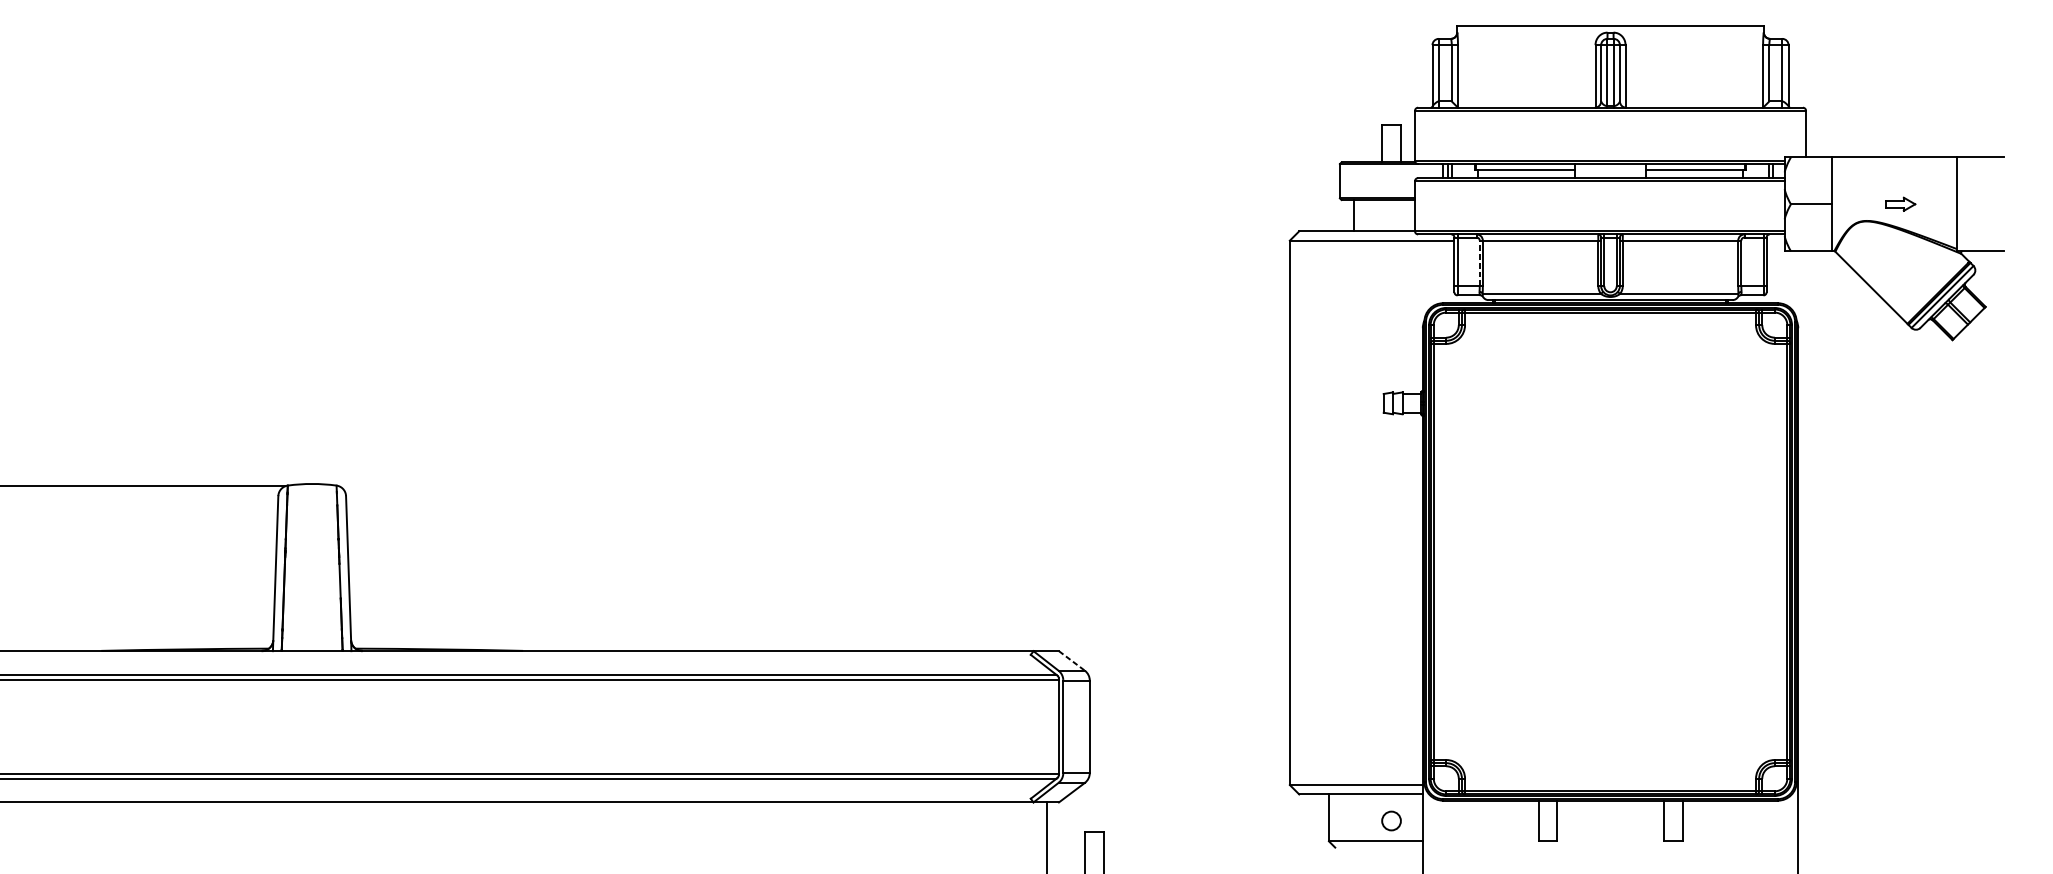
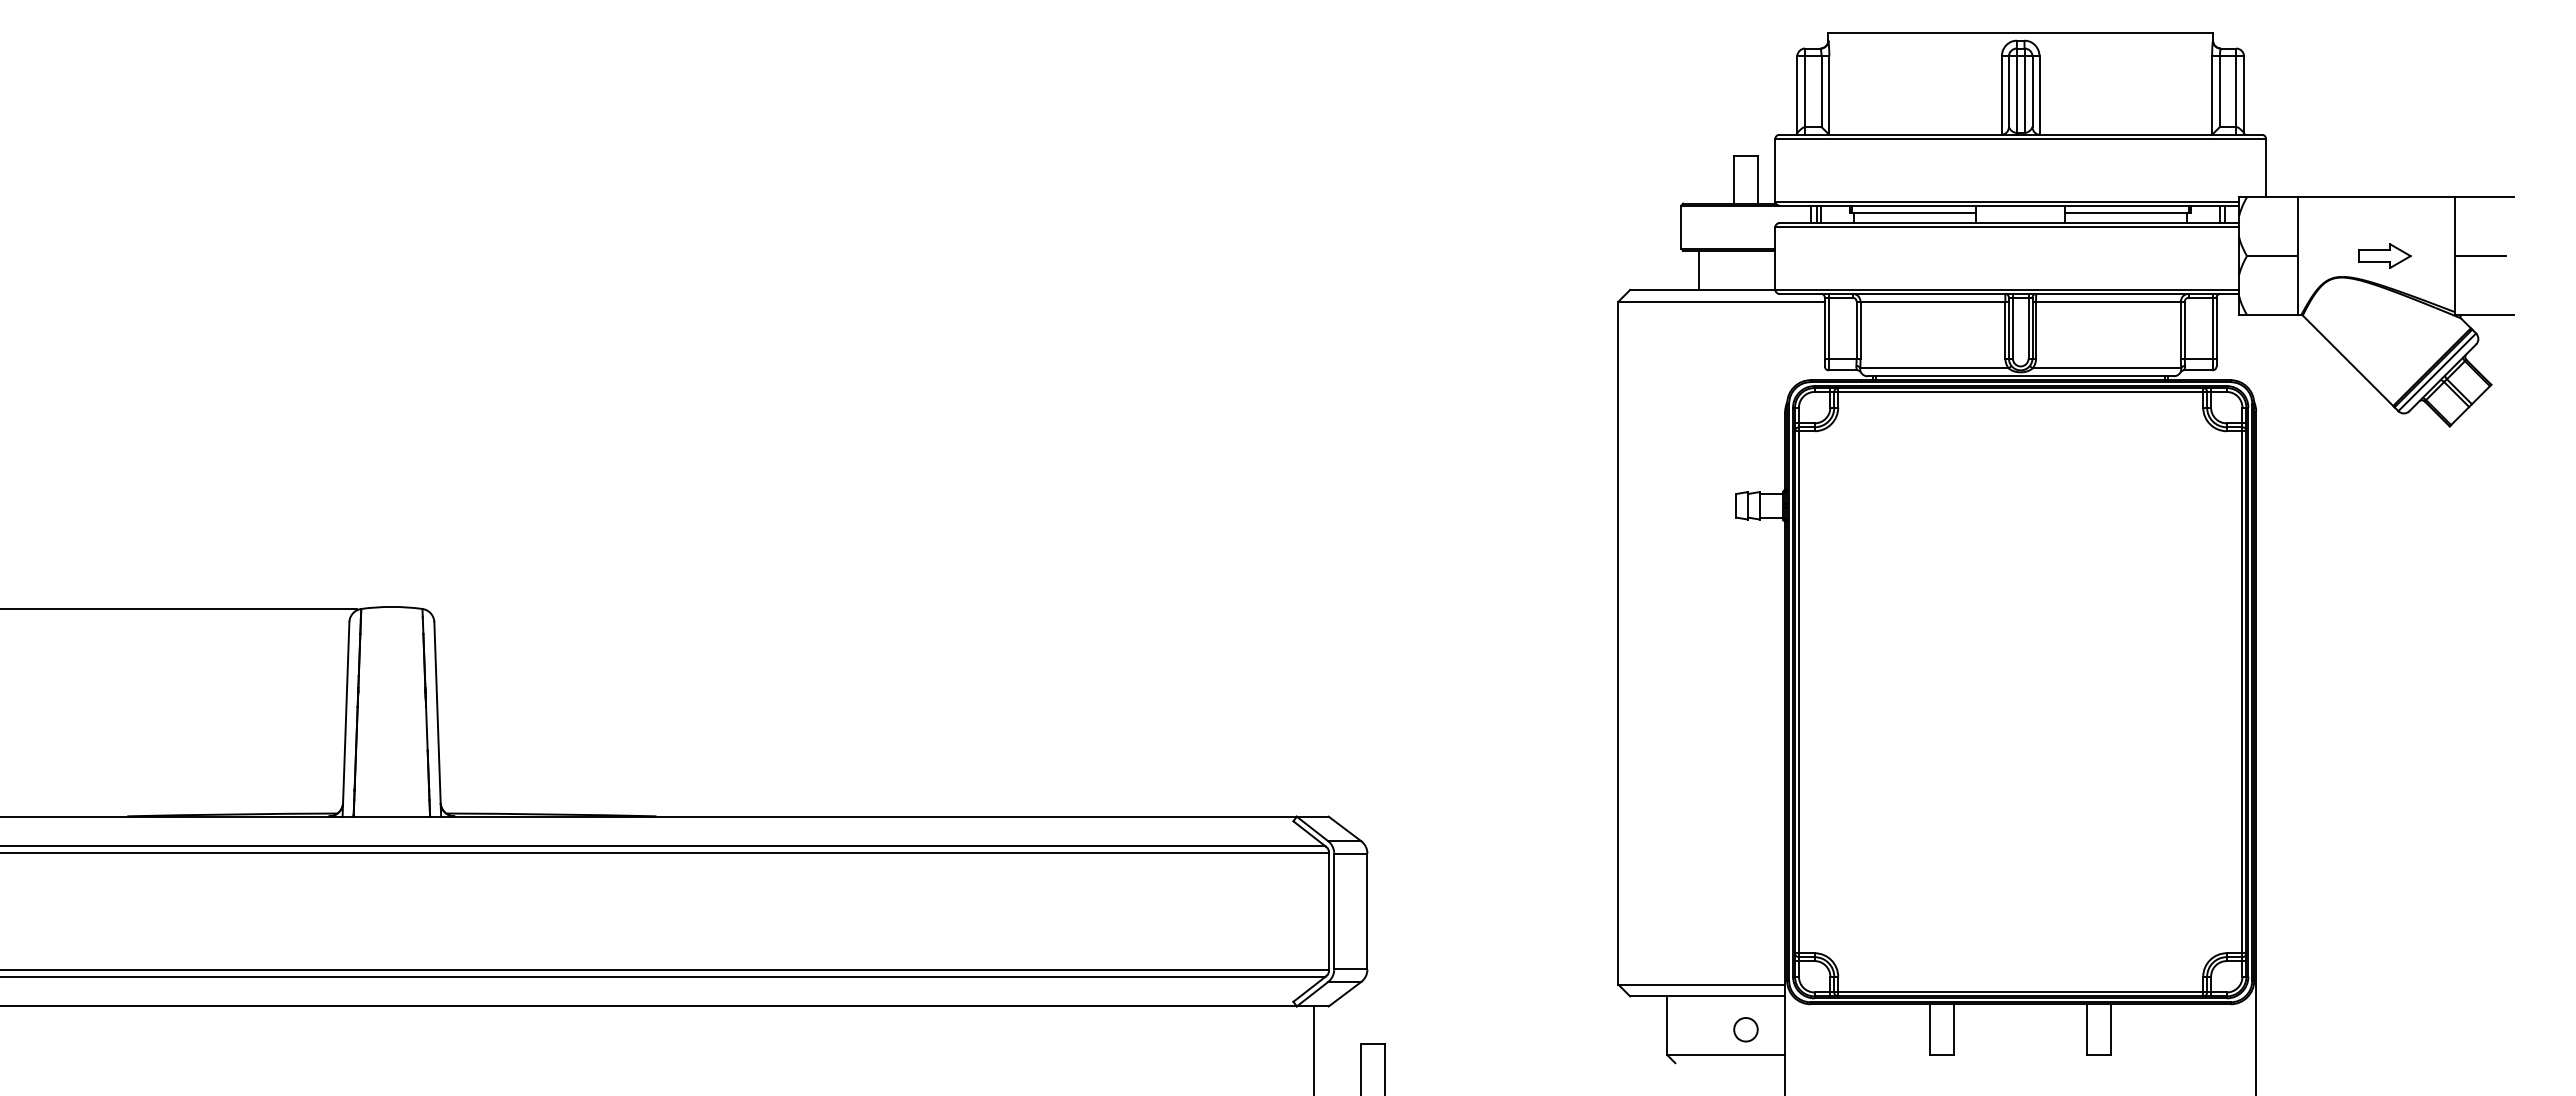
part: (1900, 203) -> (2384, 255), size x1.43
line: (1977, 204) -> (2480, 256), added
line: (1479, 262) -> (1856, 329), dashed -> solid
line: (1072, 661) -> (1345, 829), dashed -> solid

